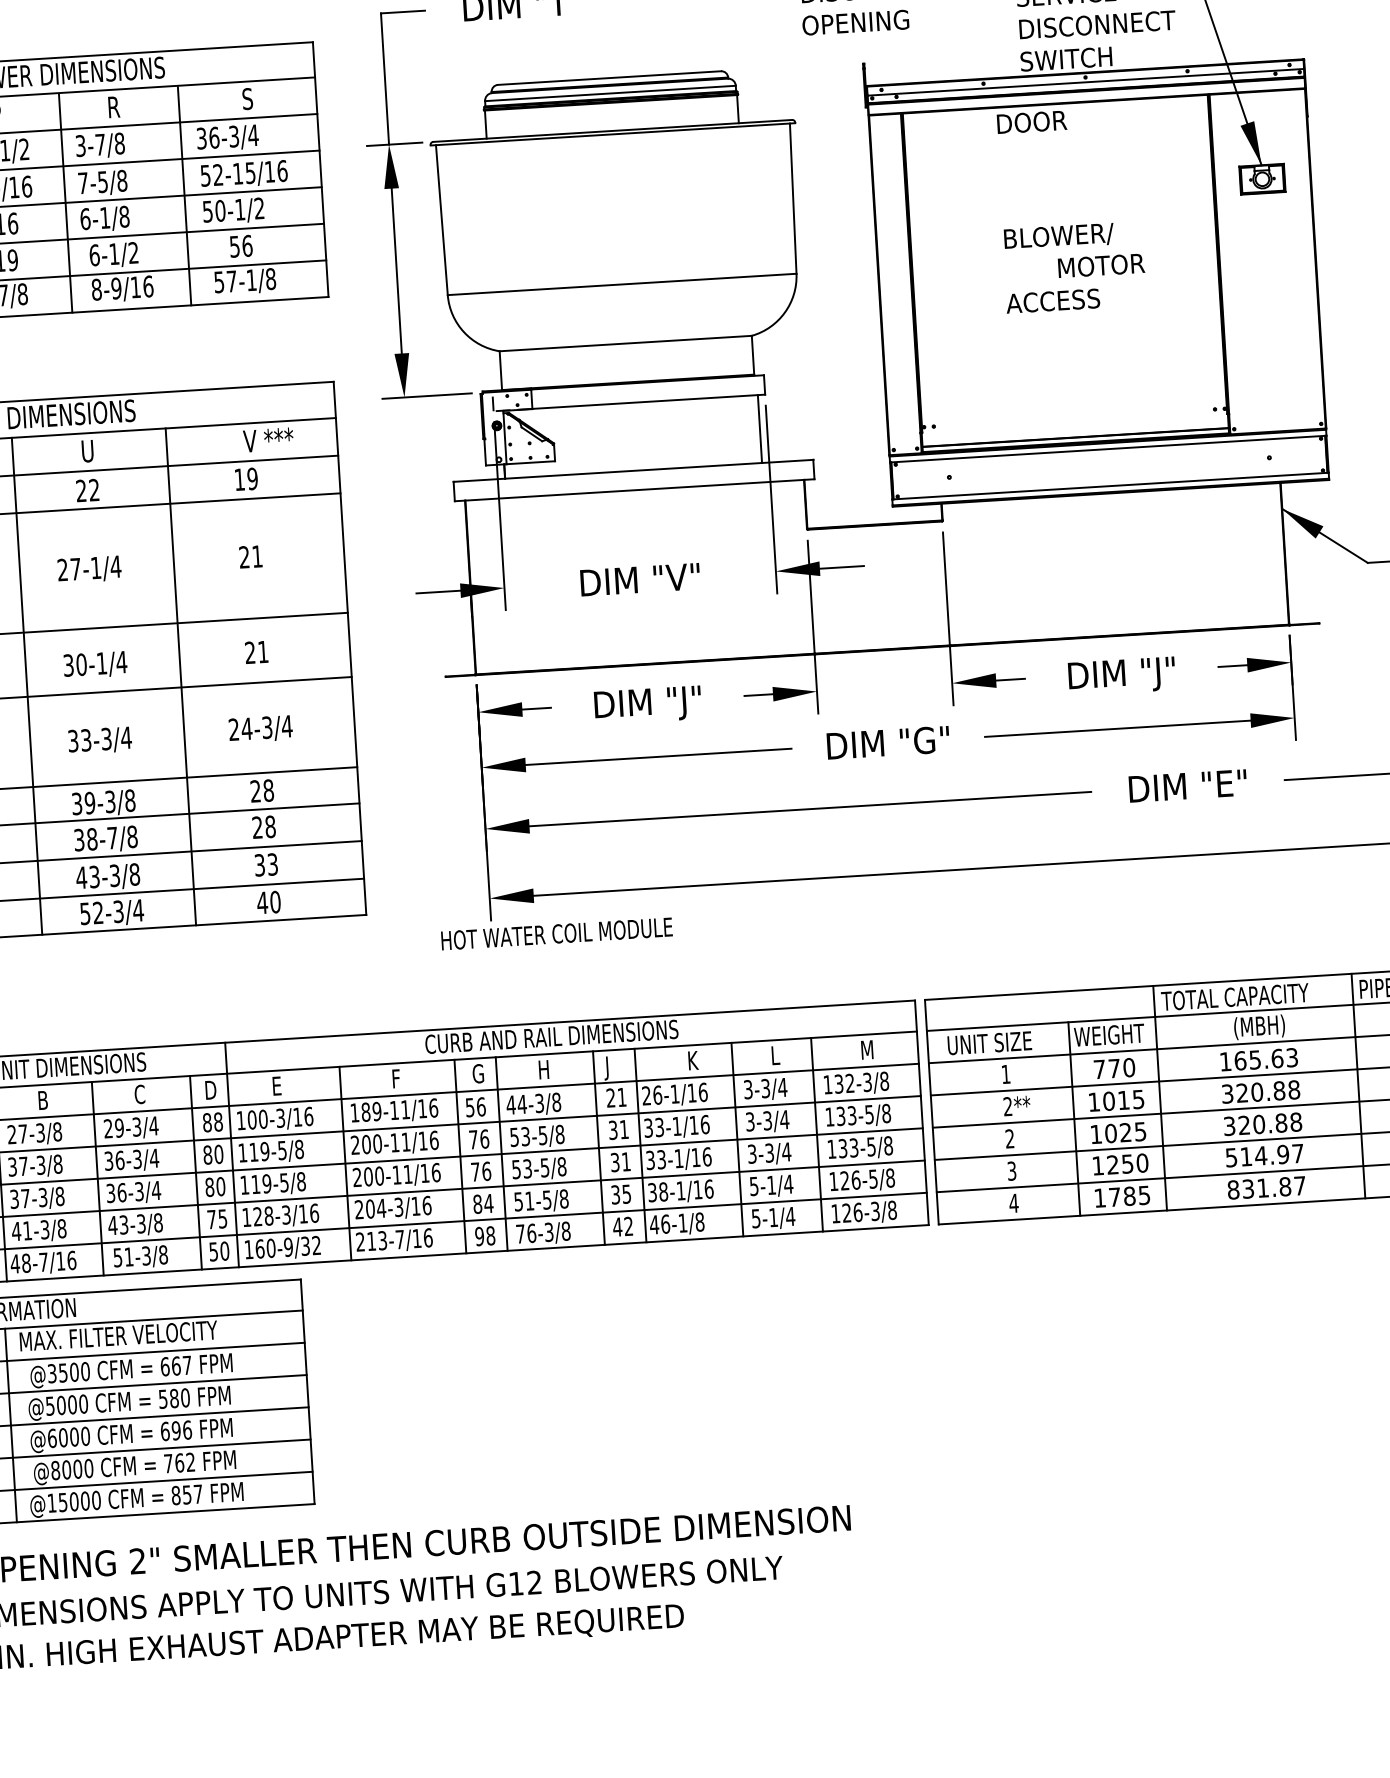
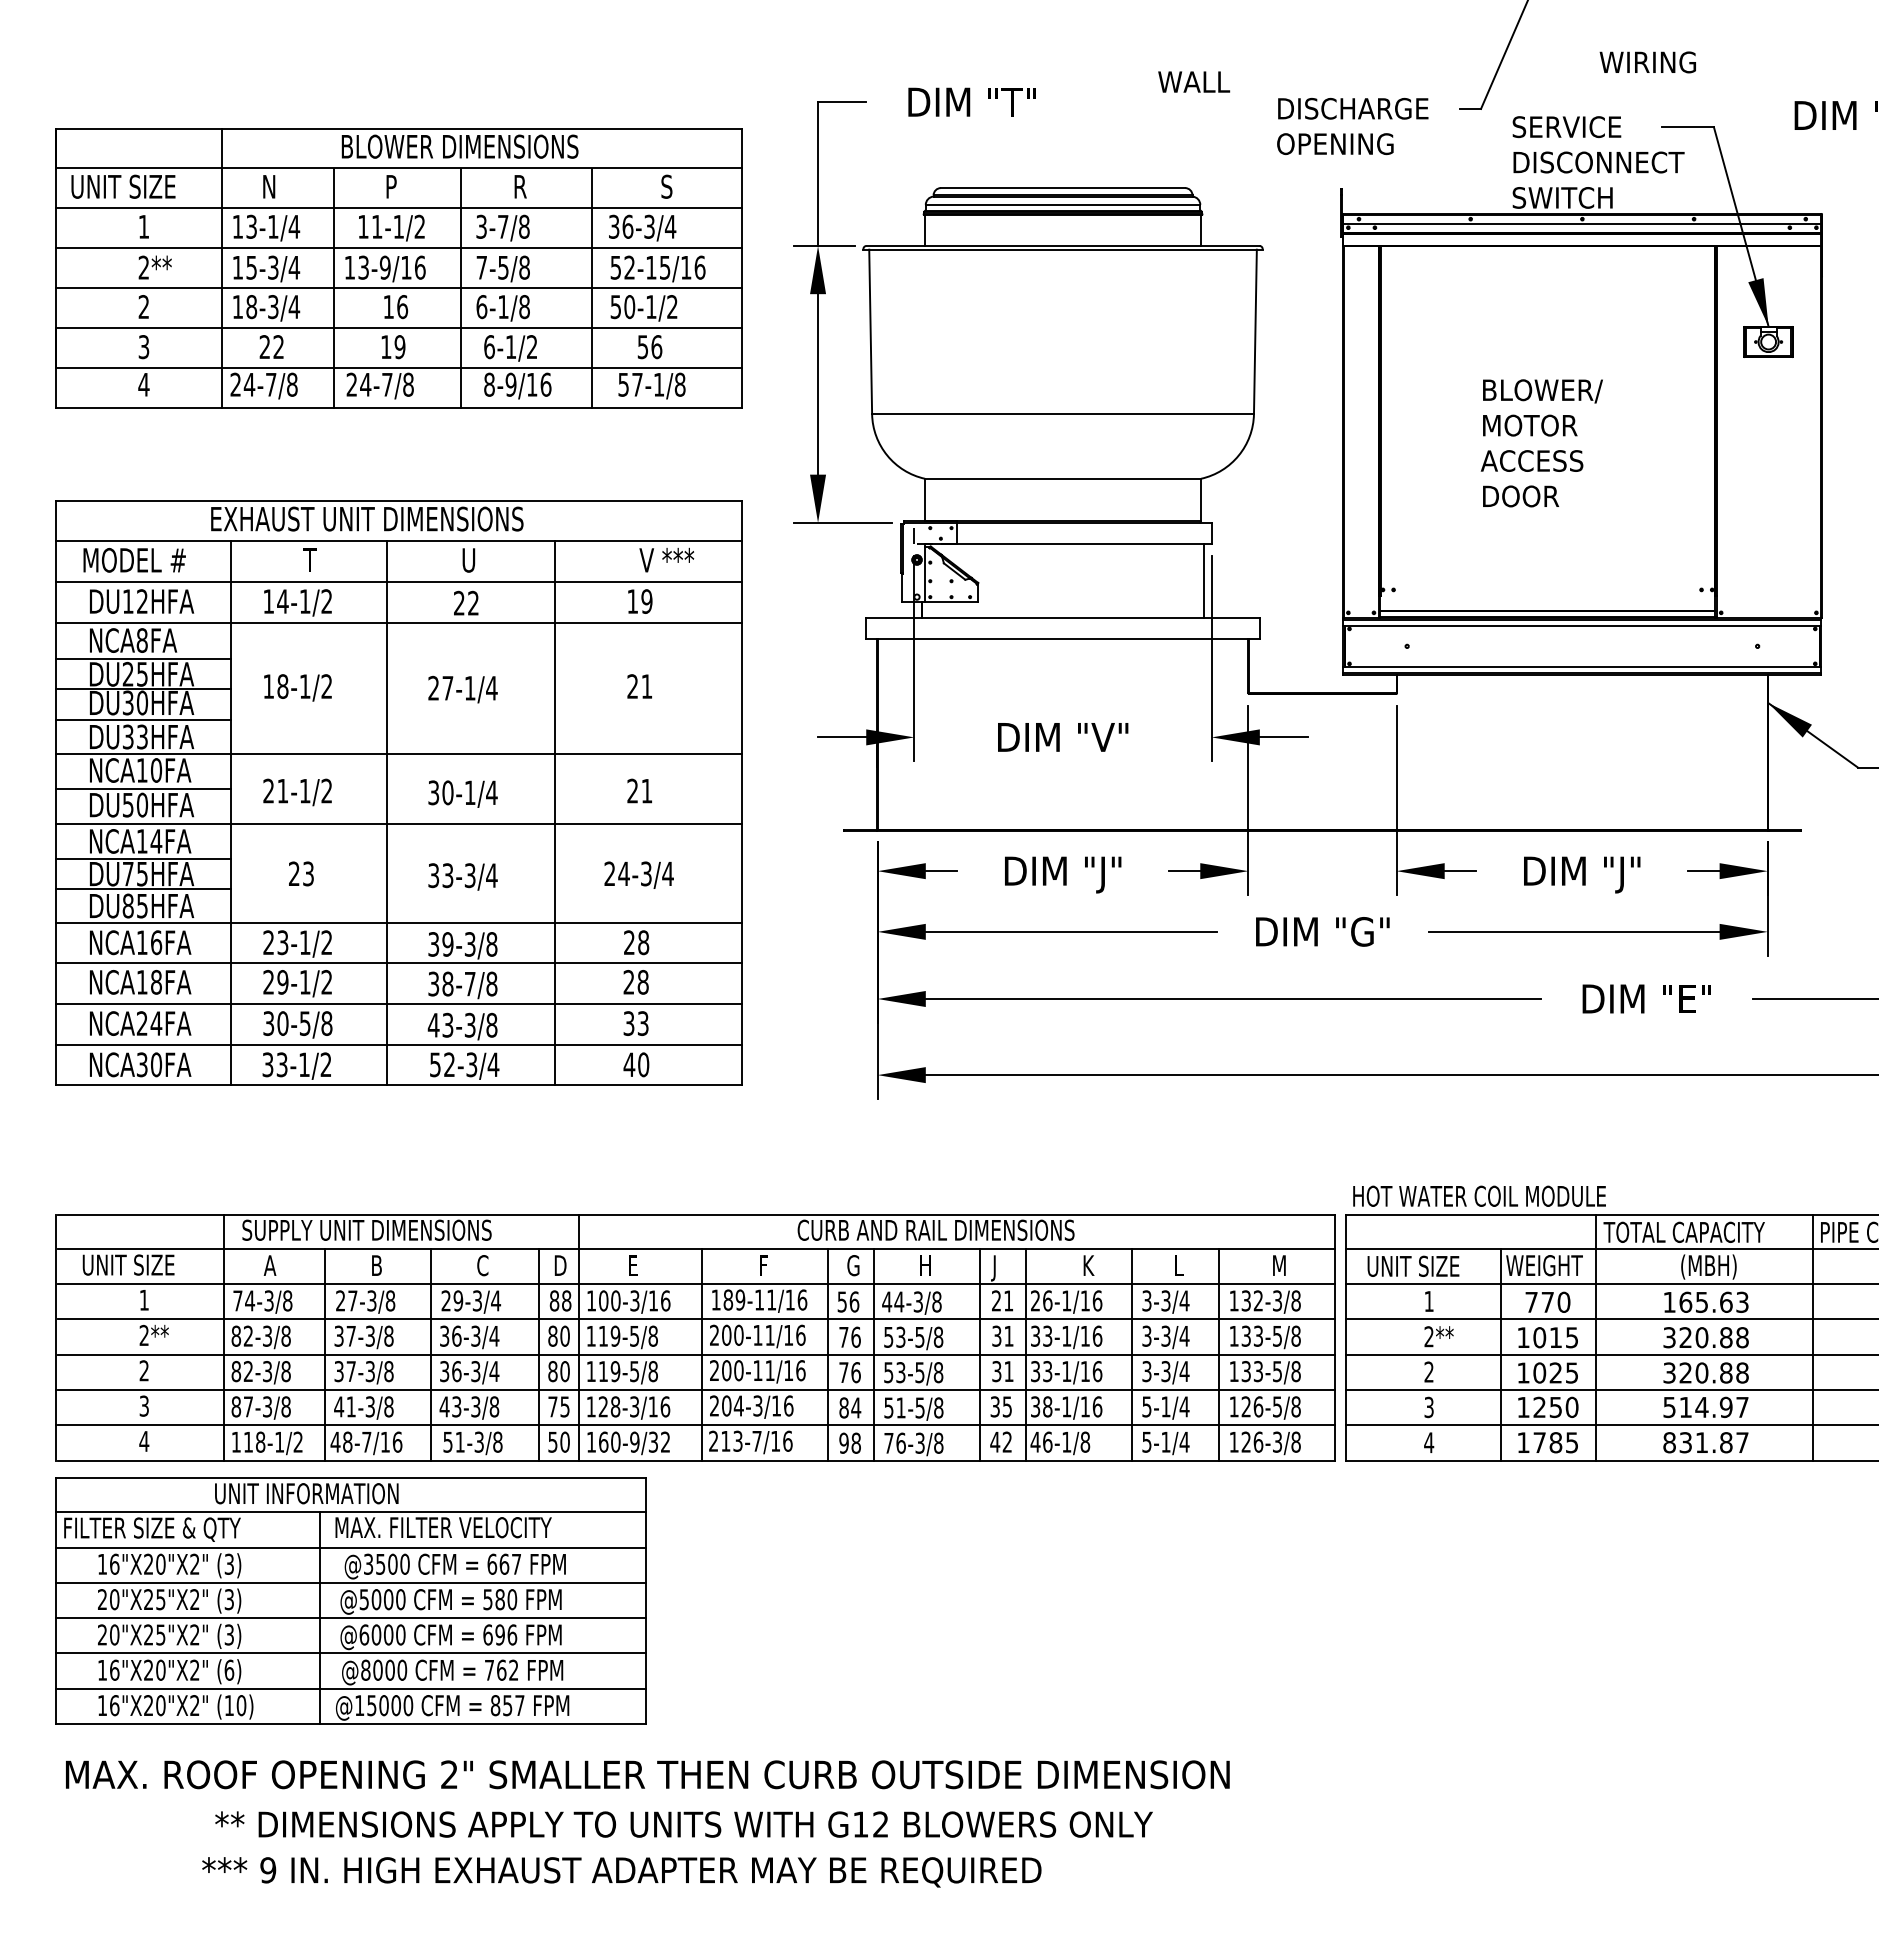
text: (1032, 122) -> (1521, 496), moved
text: (1101, 265) -> (1530, 425), moved
text: (556, 933) -> (1479, 1195), moved

